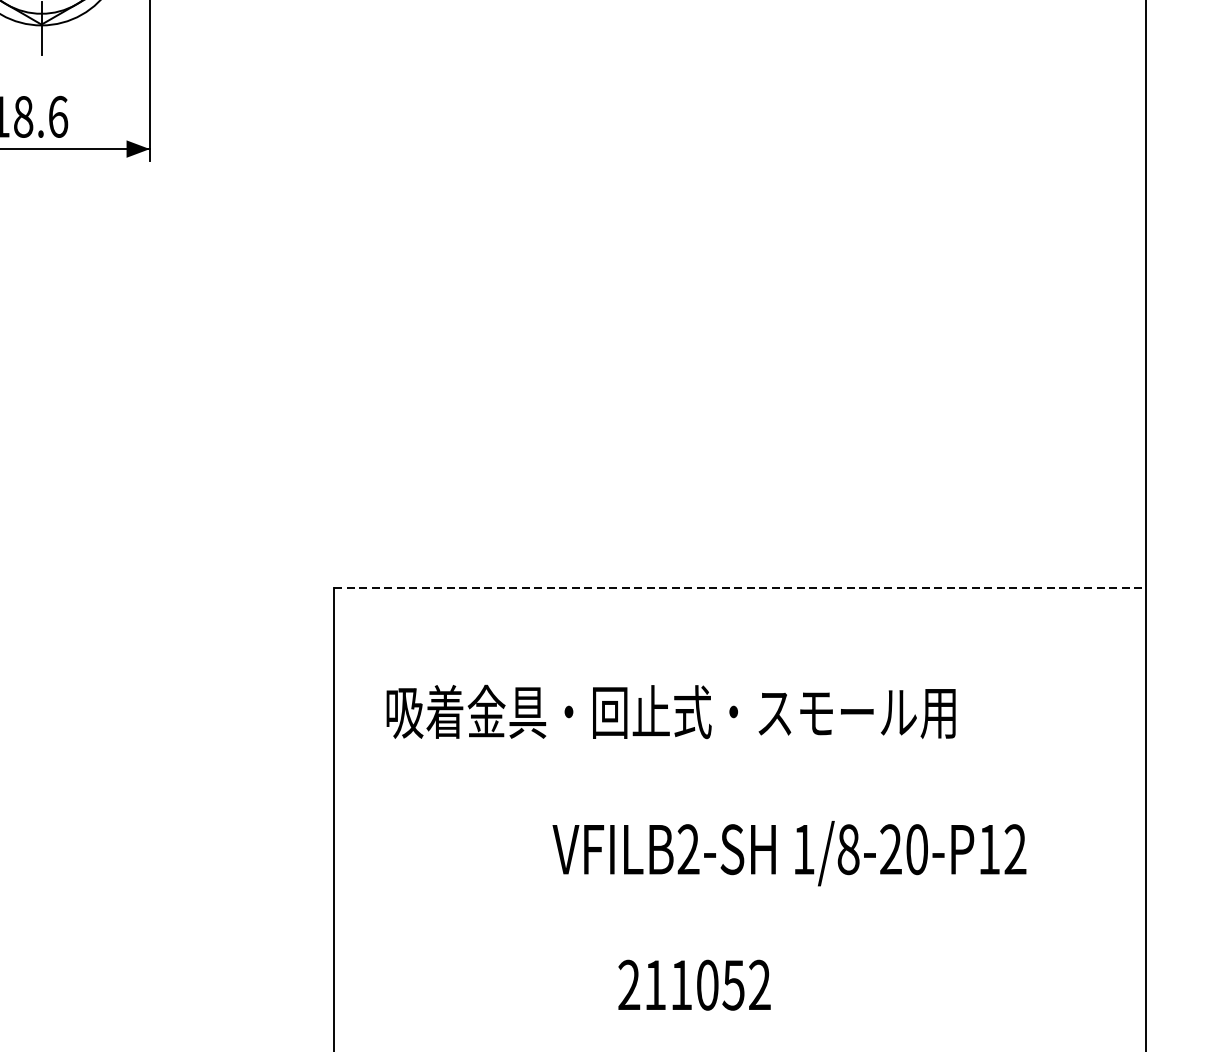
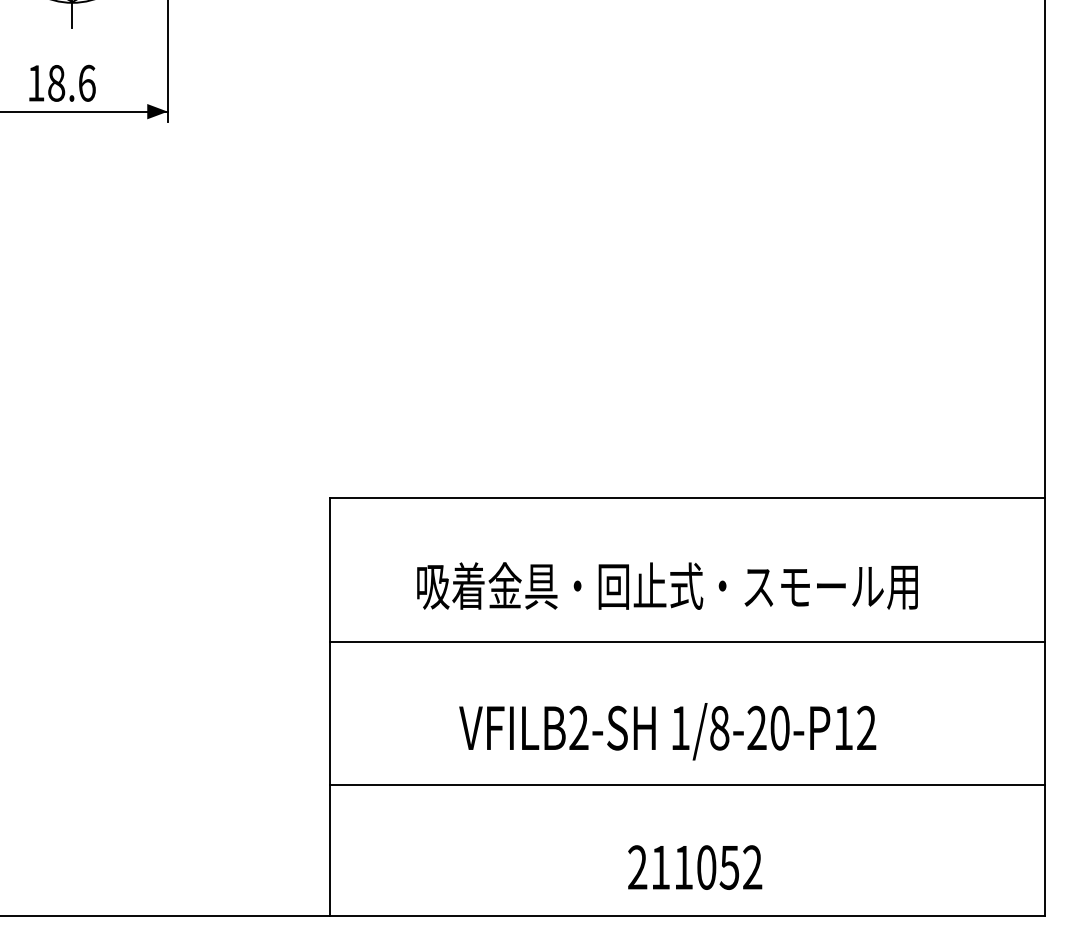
line: (740, 588) -> (687, 498), dashed -> solid
text: (671, 711) -> (667, 585), moved
line: (740, 751) -> (687, 641), added
text: (789, 853) -> (667, 731), moved
line: (740, 914) -> (687, 785), added
text: (694, 985) -> (695, 867), moved

